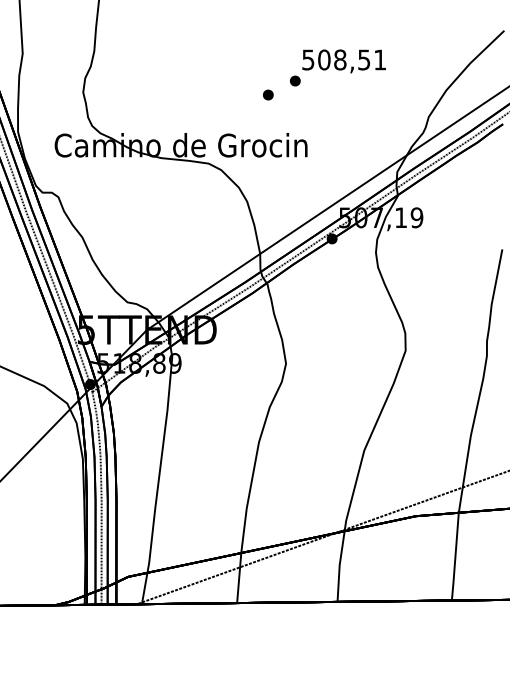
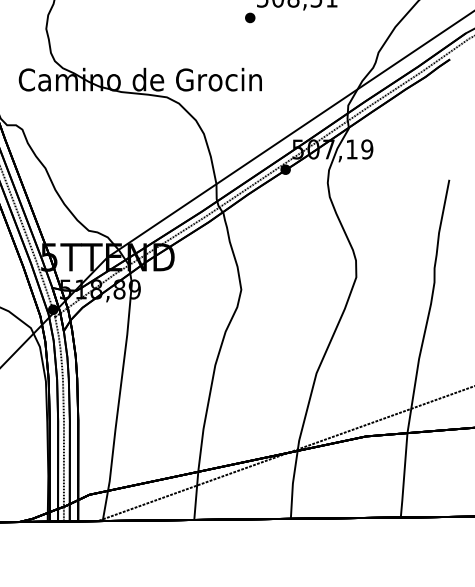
part: (268, 94) -> (224, 30), removed

